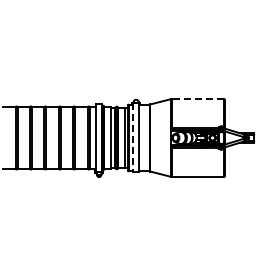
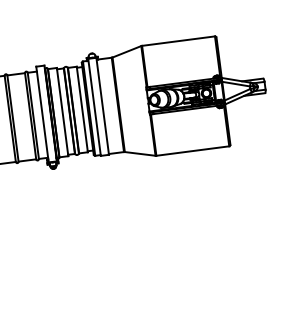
line: (197, 98) -> (177, 40), dashed -> solid
line: (133, 138) -> (95, 108), dashed -> solid

